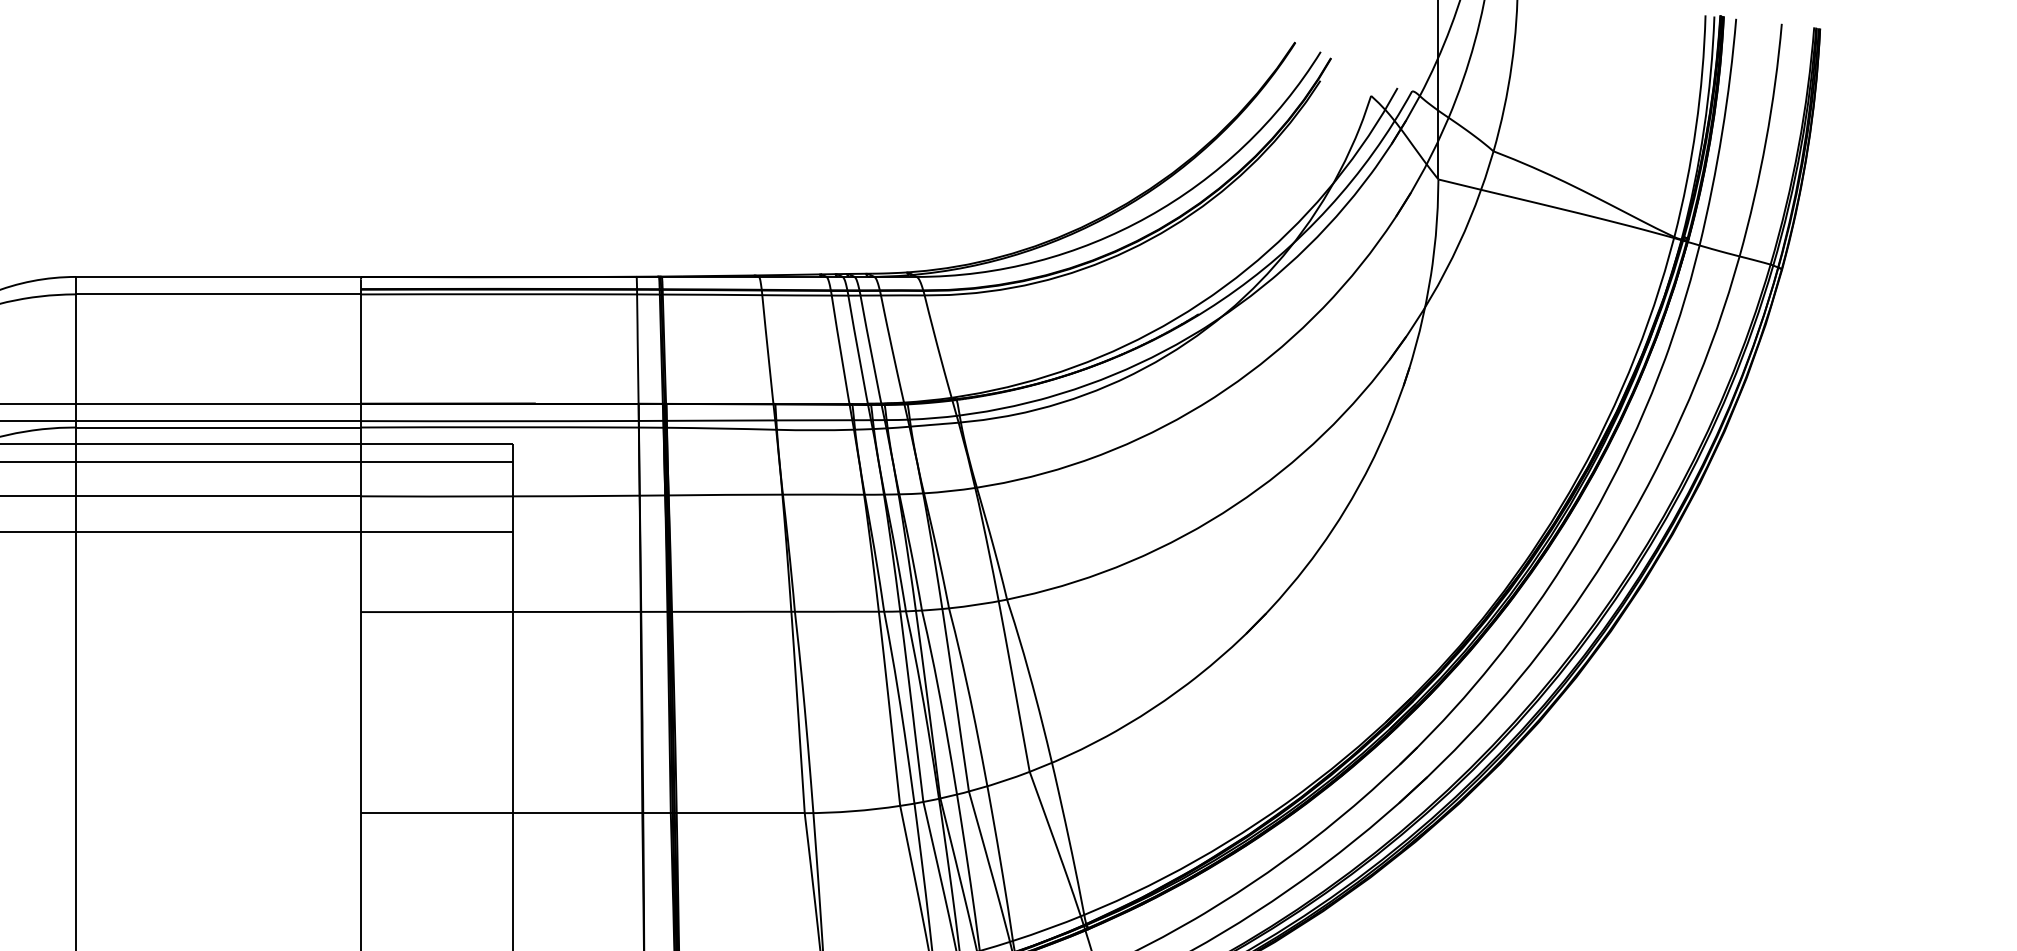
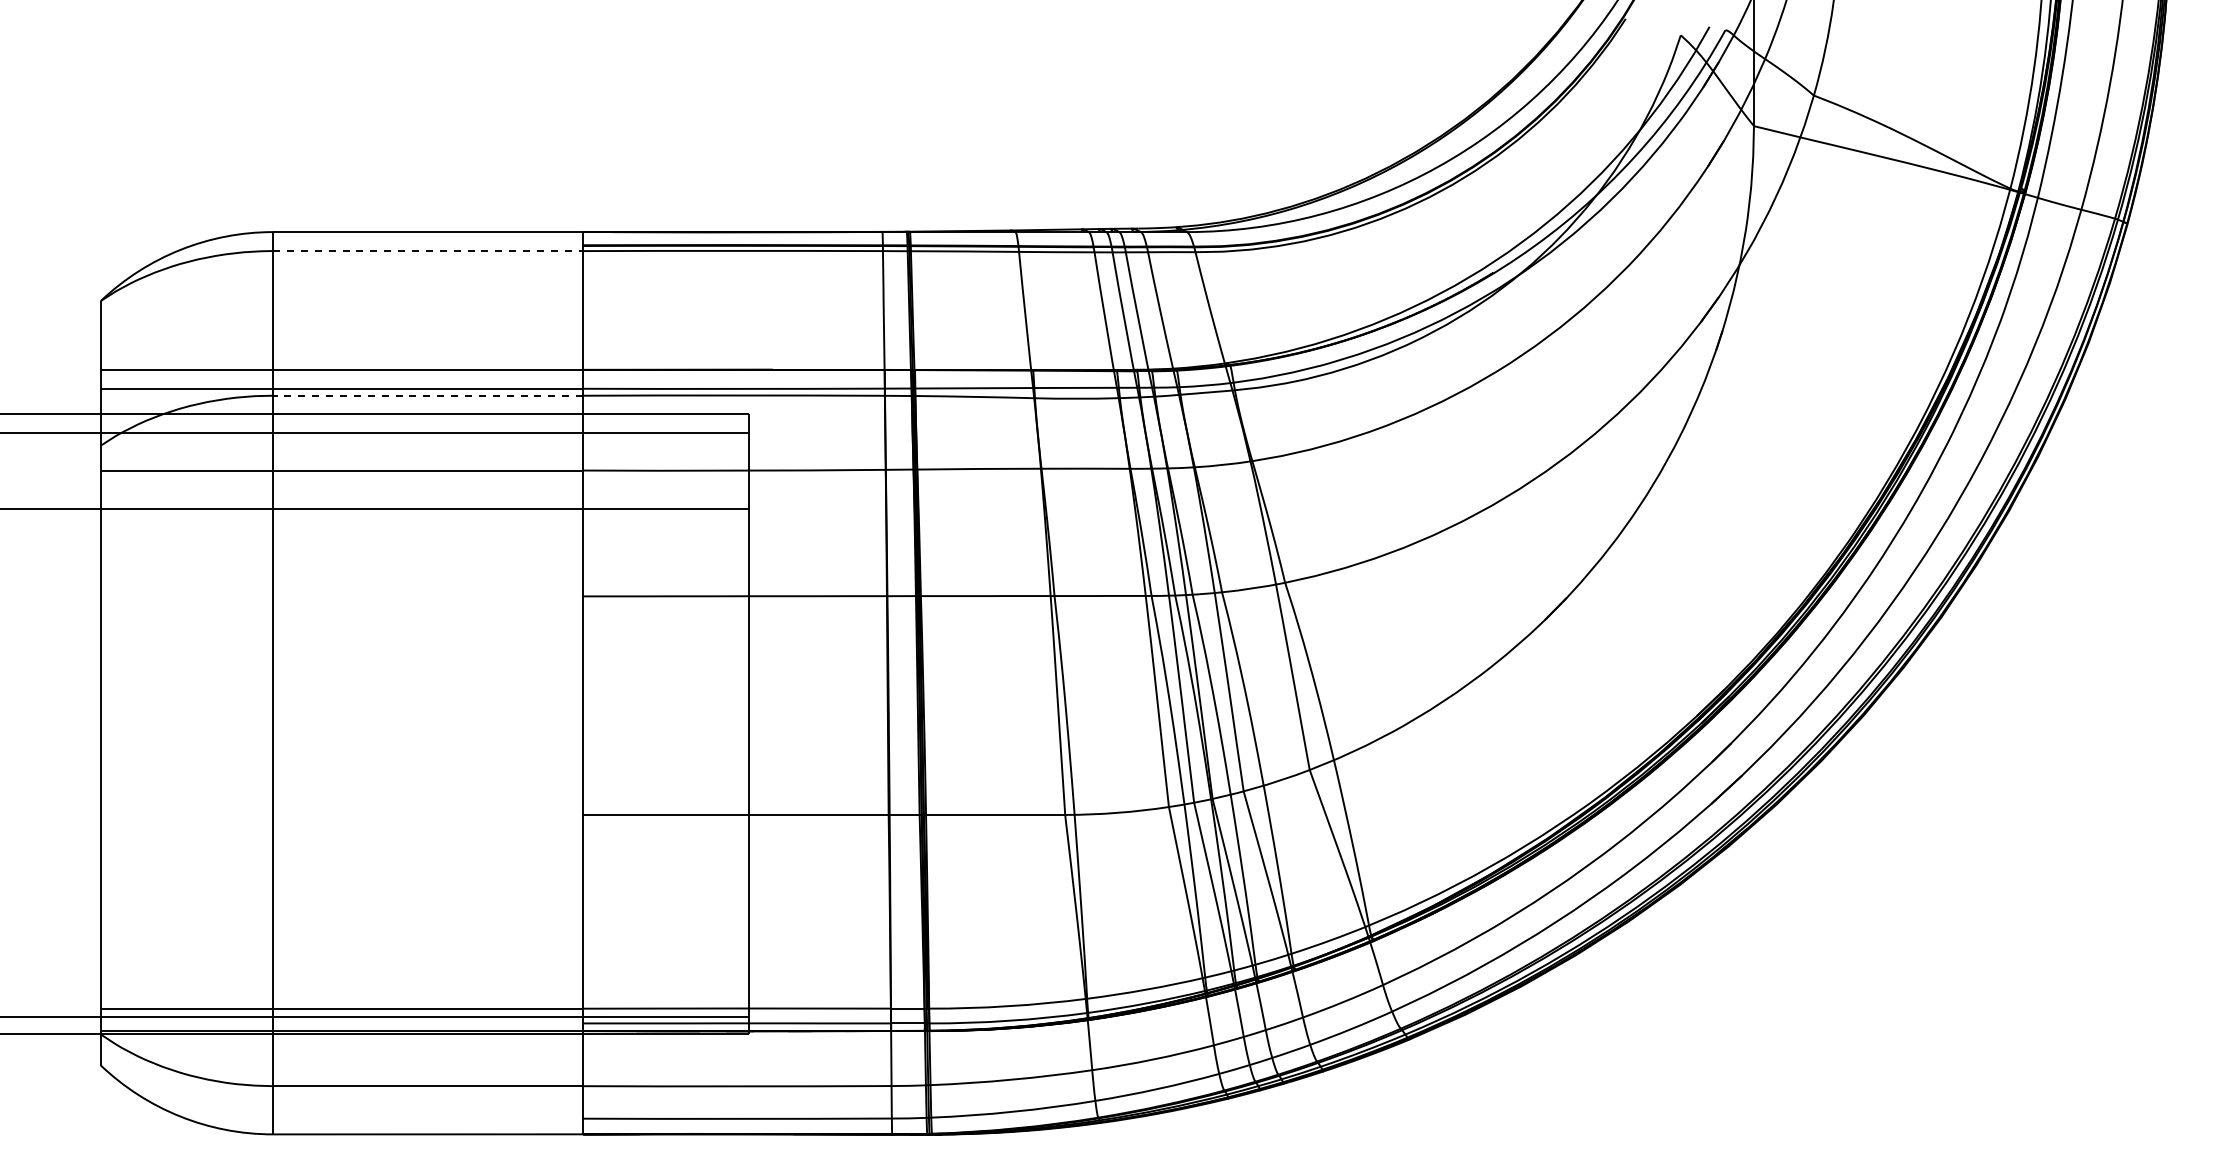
line: (218, 294) -> (428, 251), solid -> dashed
line: (218, 427) -> (428, 395), solid -> dashed

